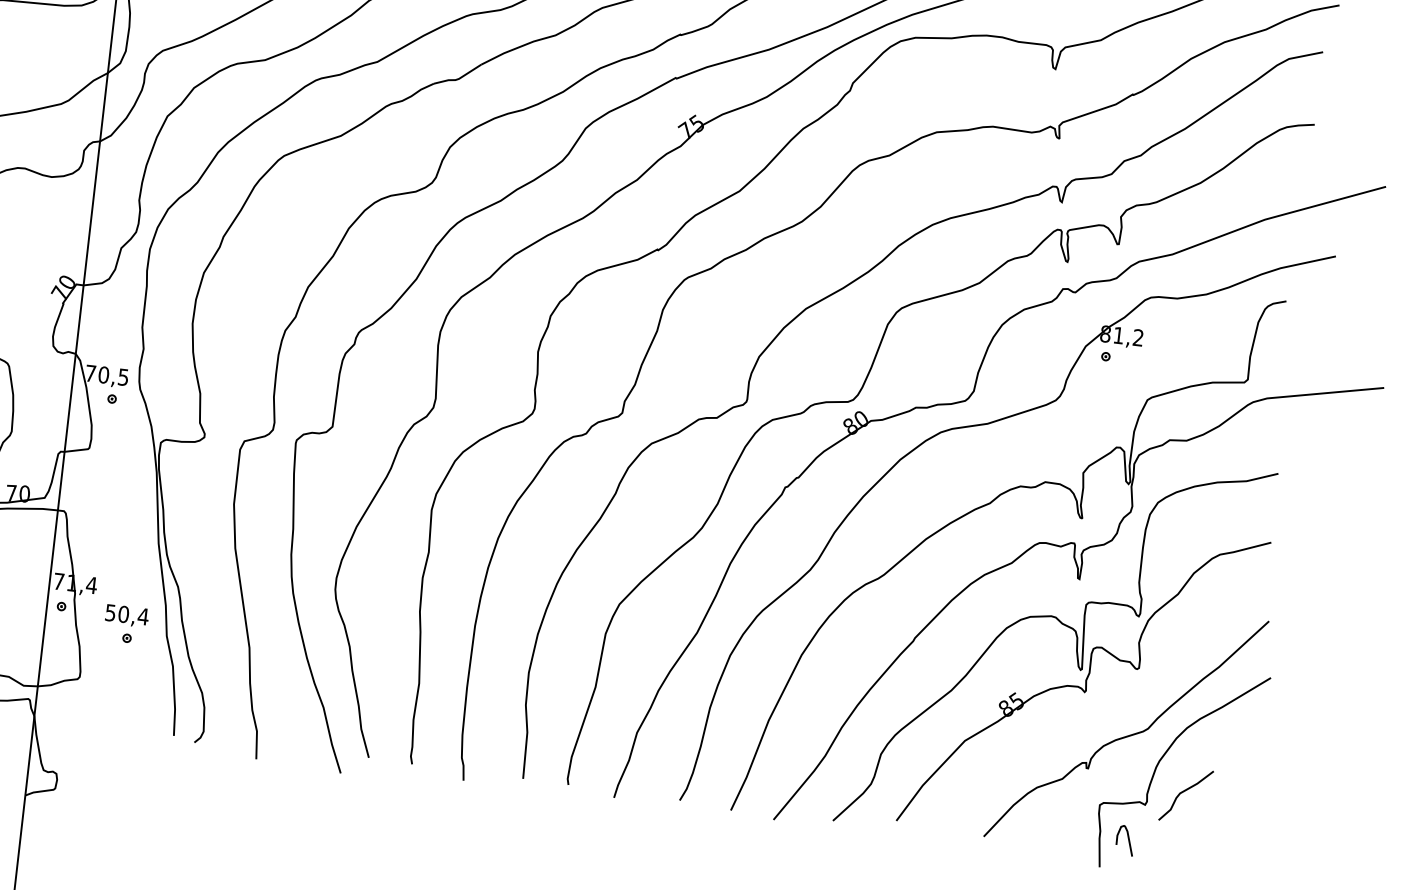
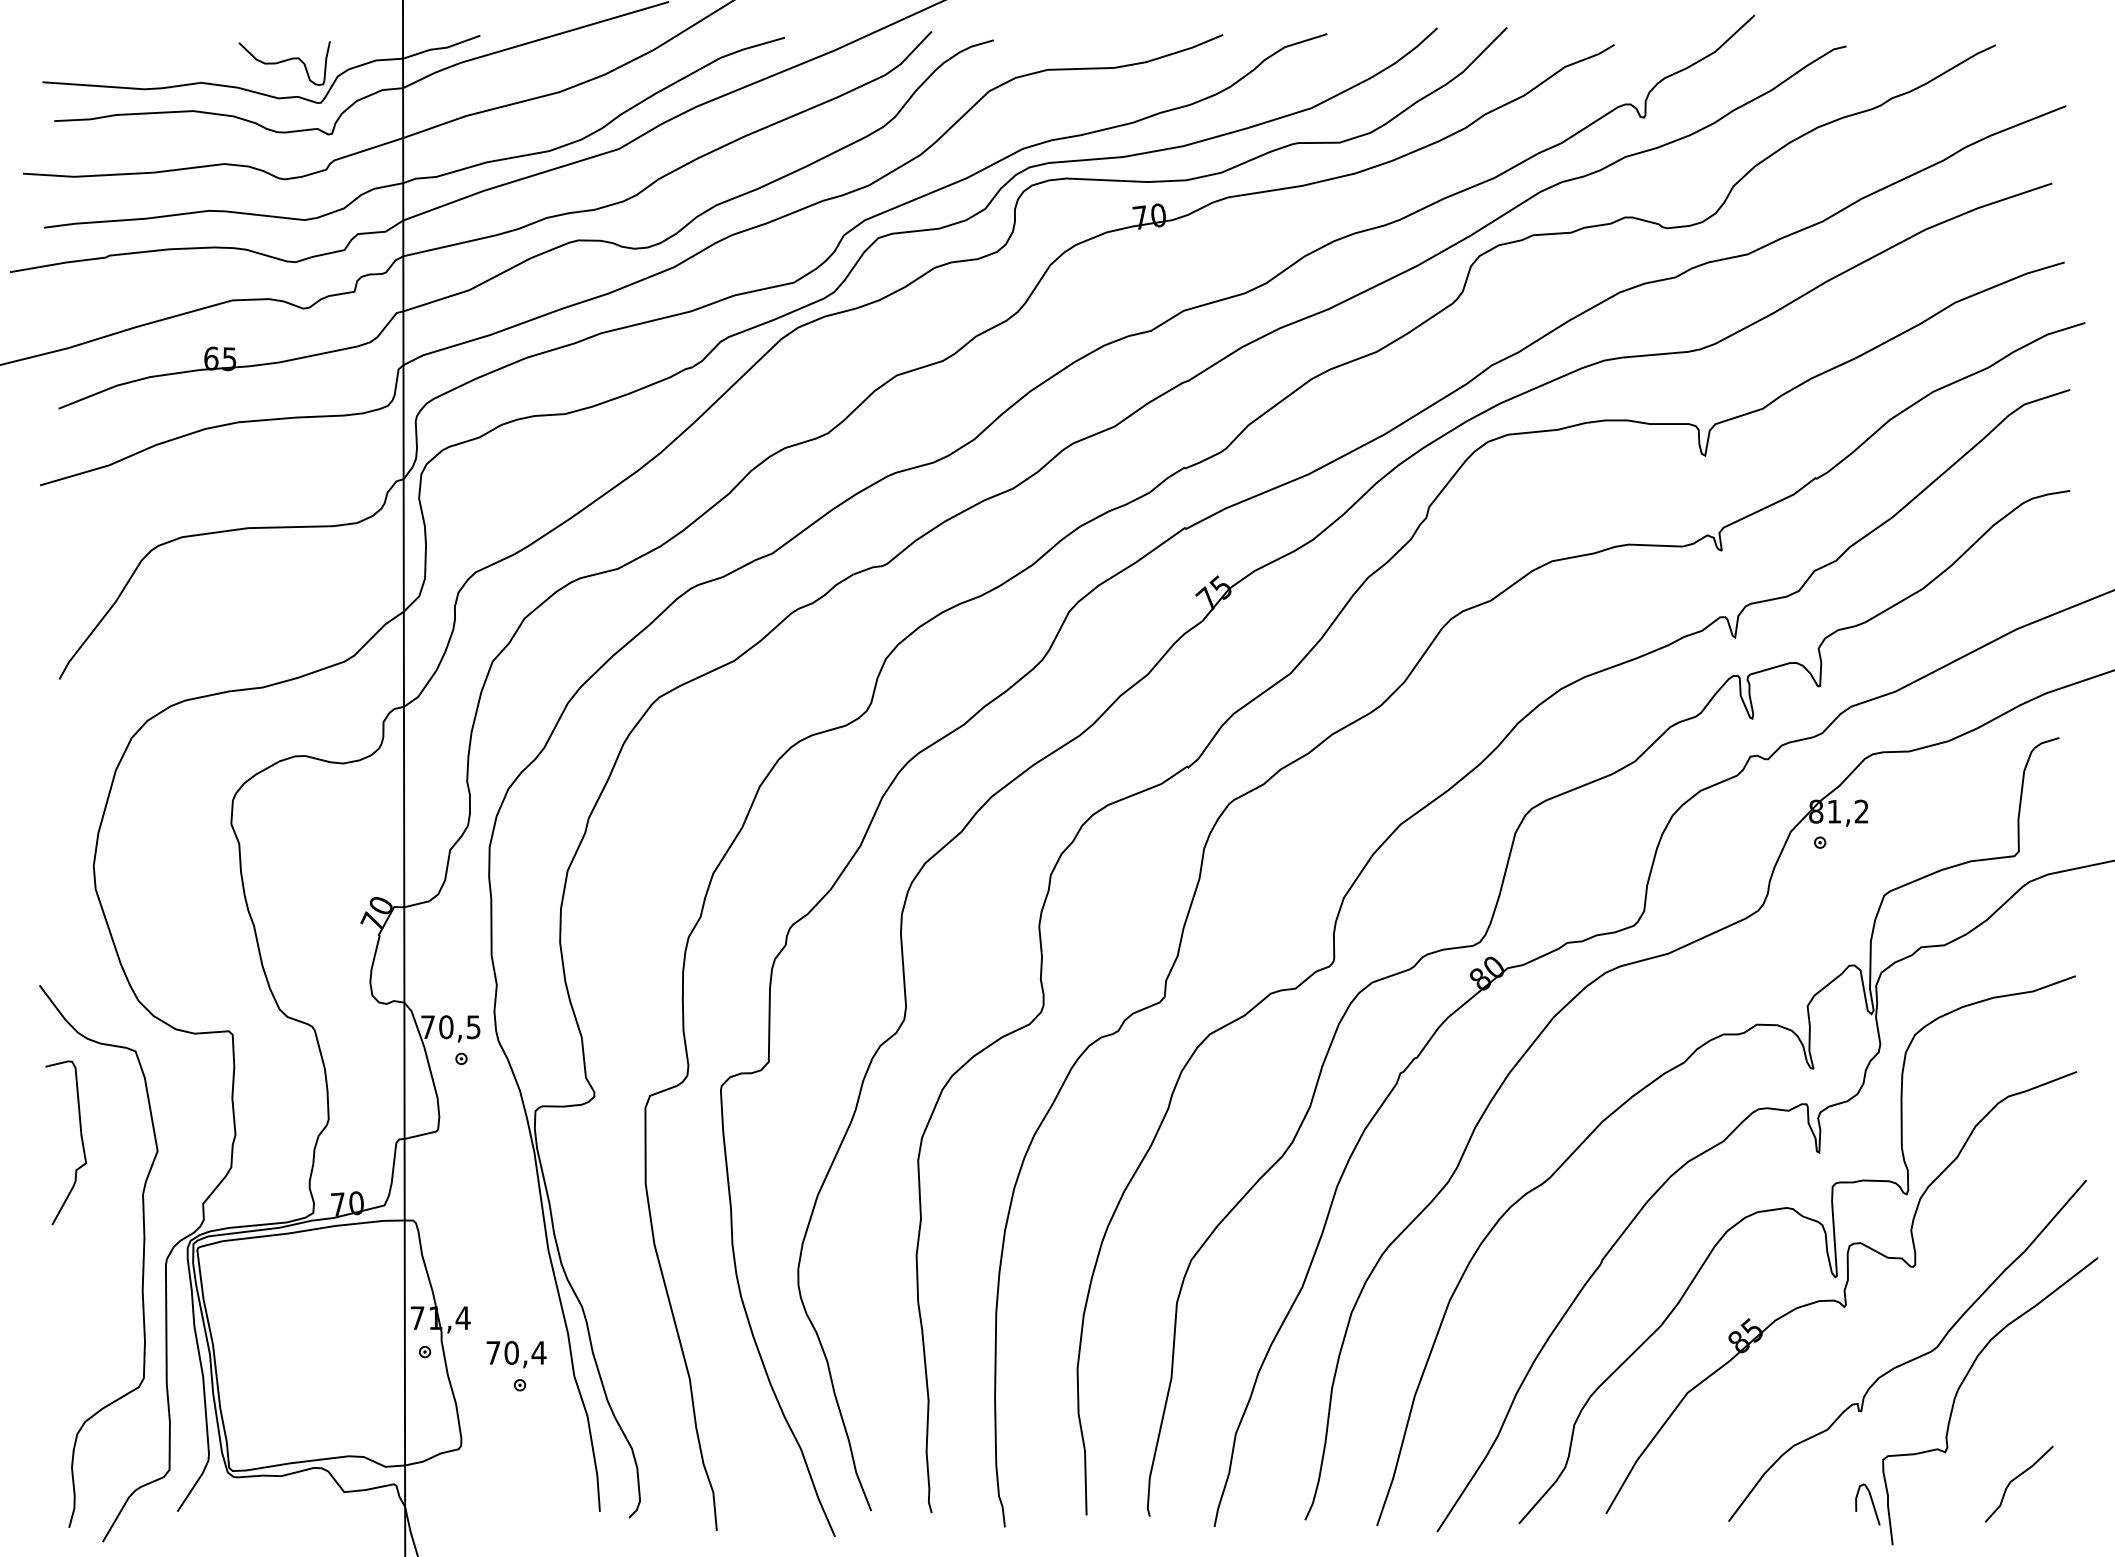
text: (110, 612) -> (493, 1352), 50,4 -> 70,4
curve: (1183, 792) -> (2015, 1479), moved
curve: (1128, 839) -> (1871, 1502), moved

